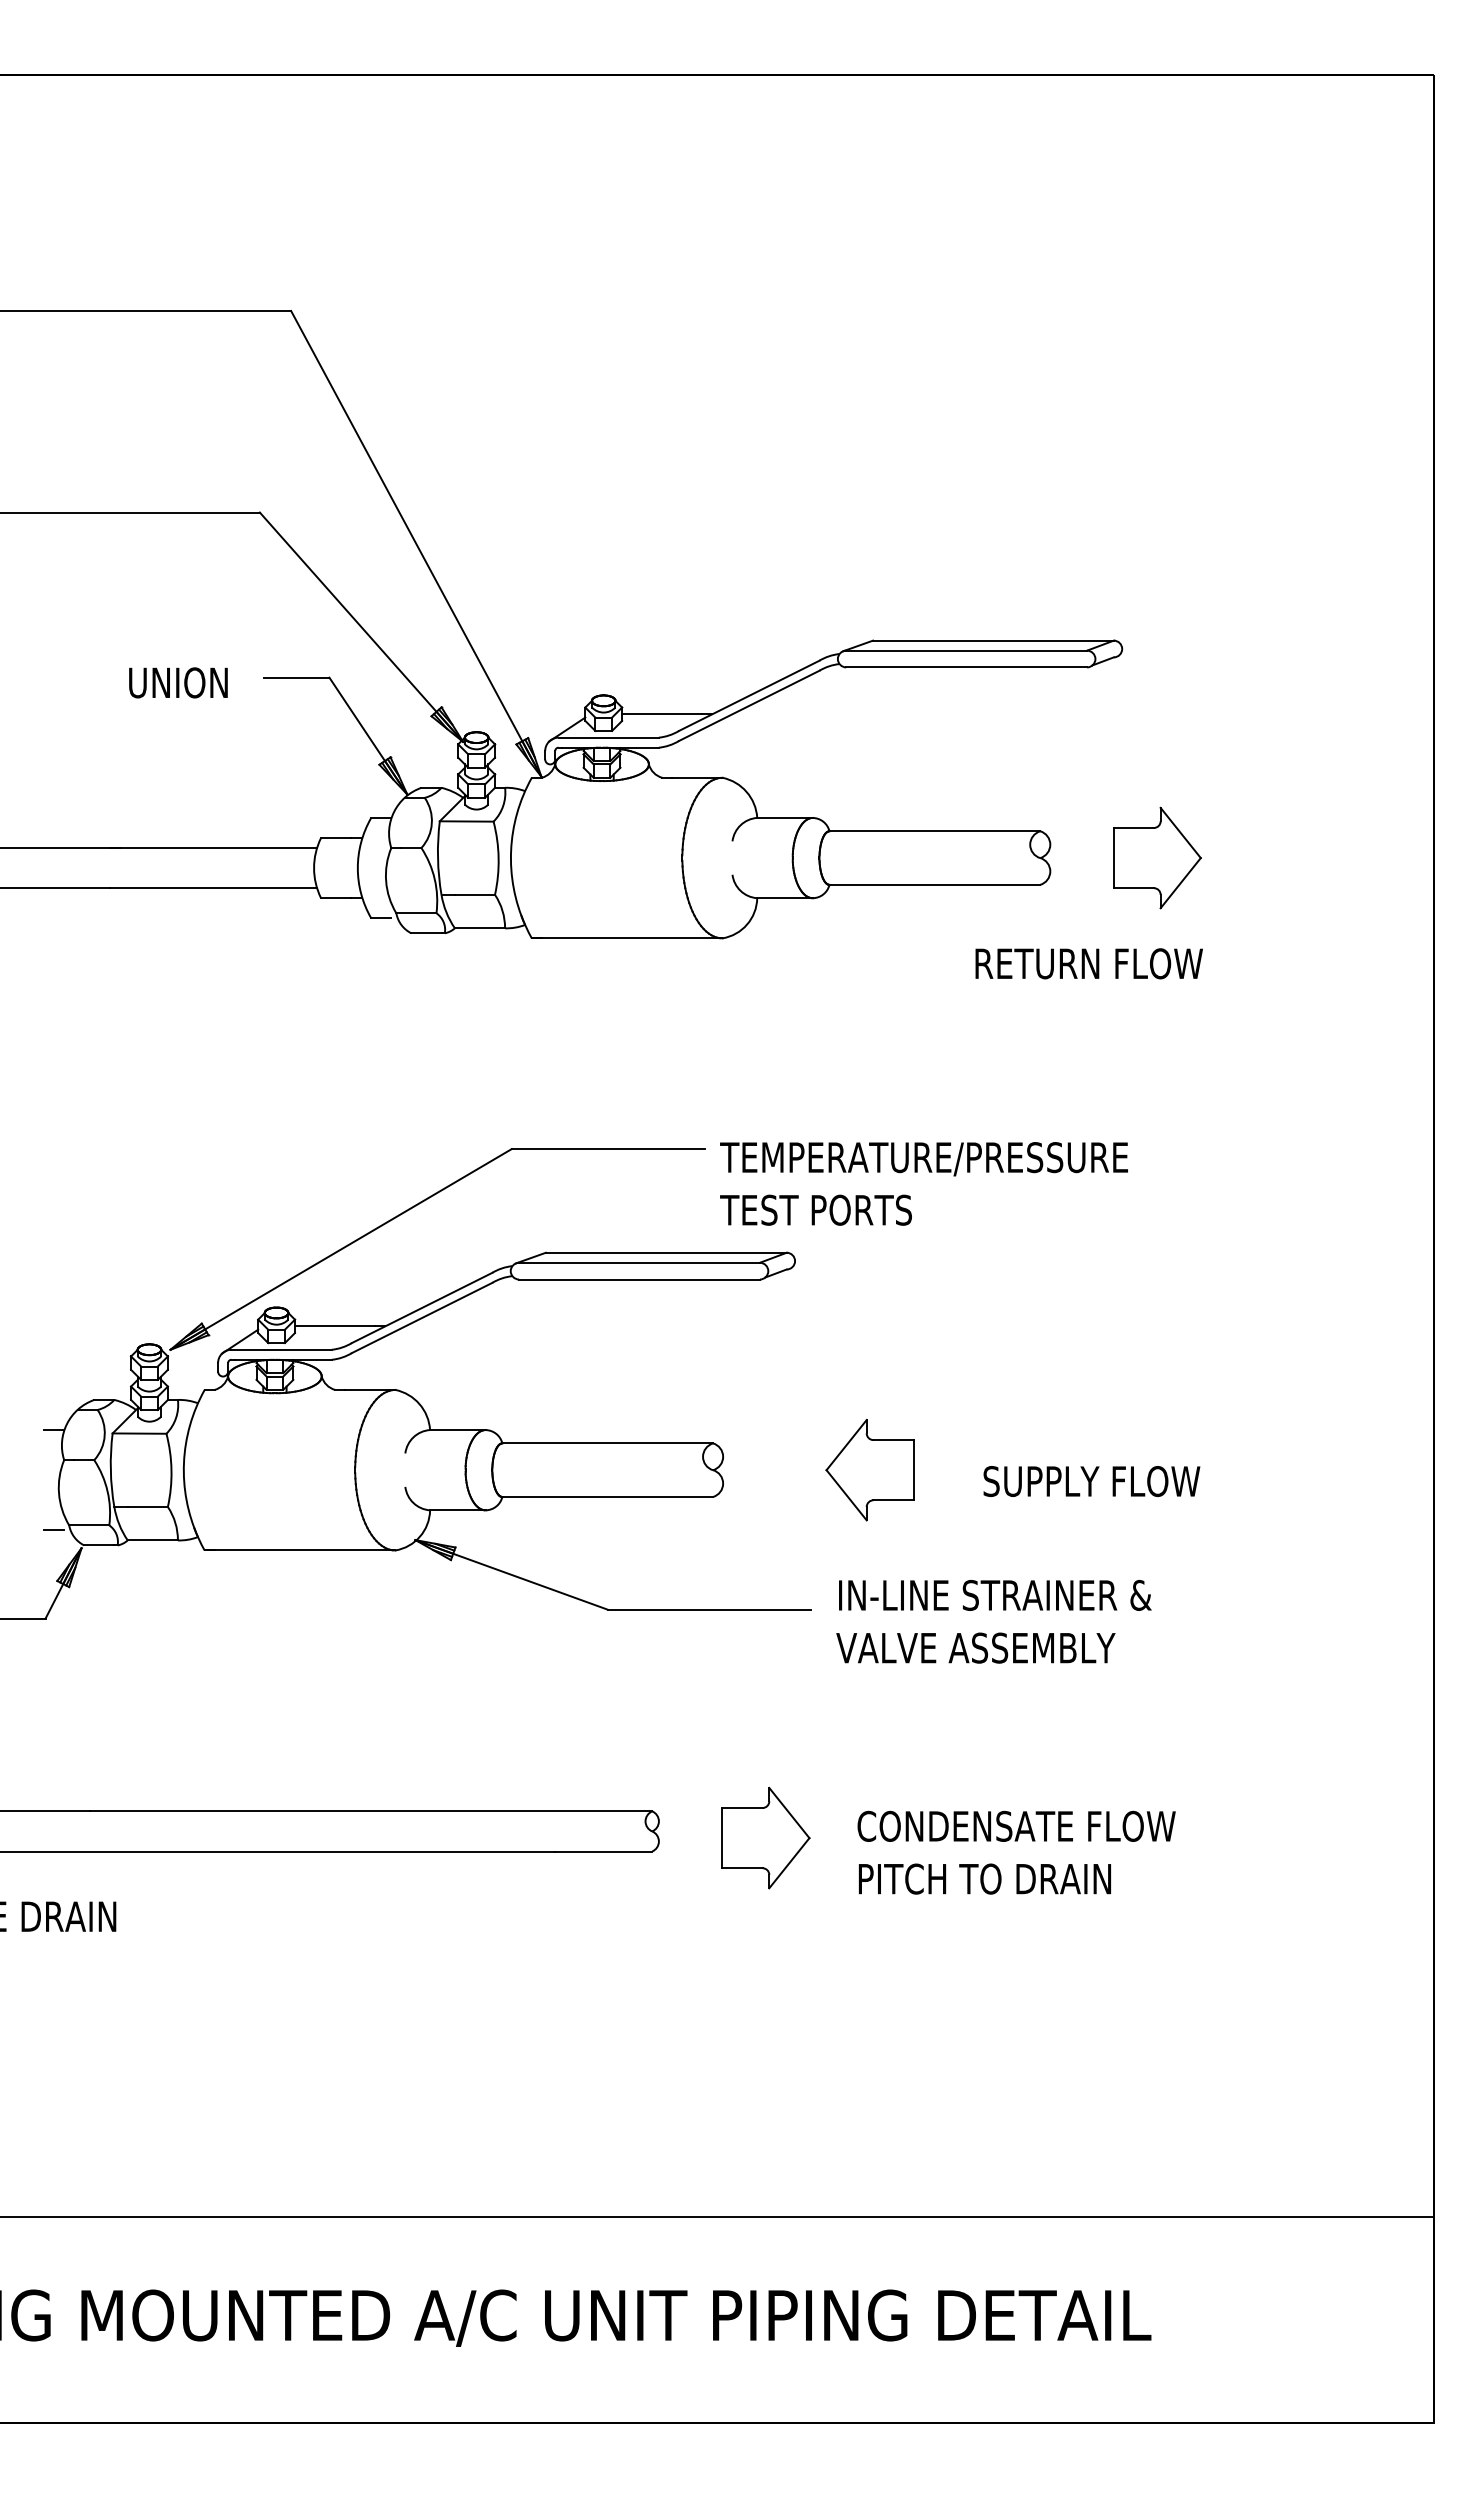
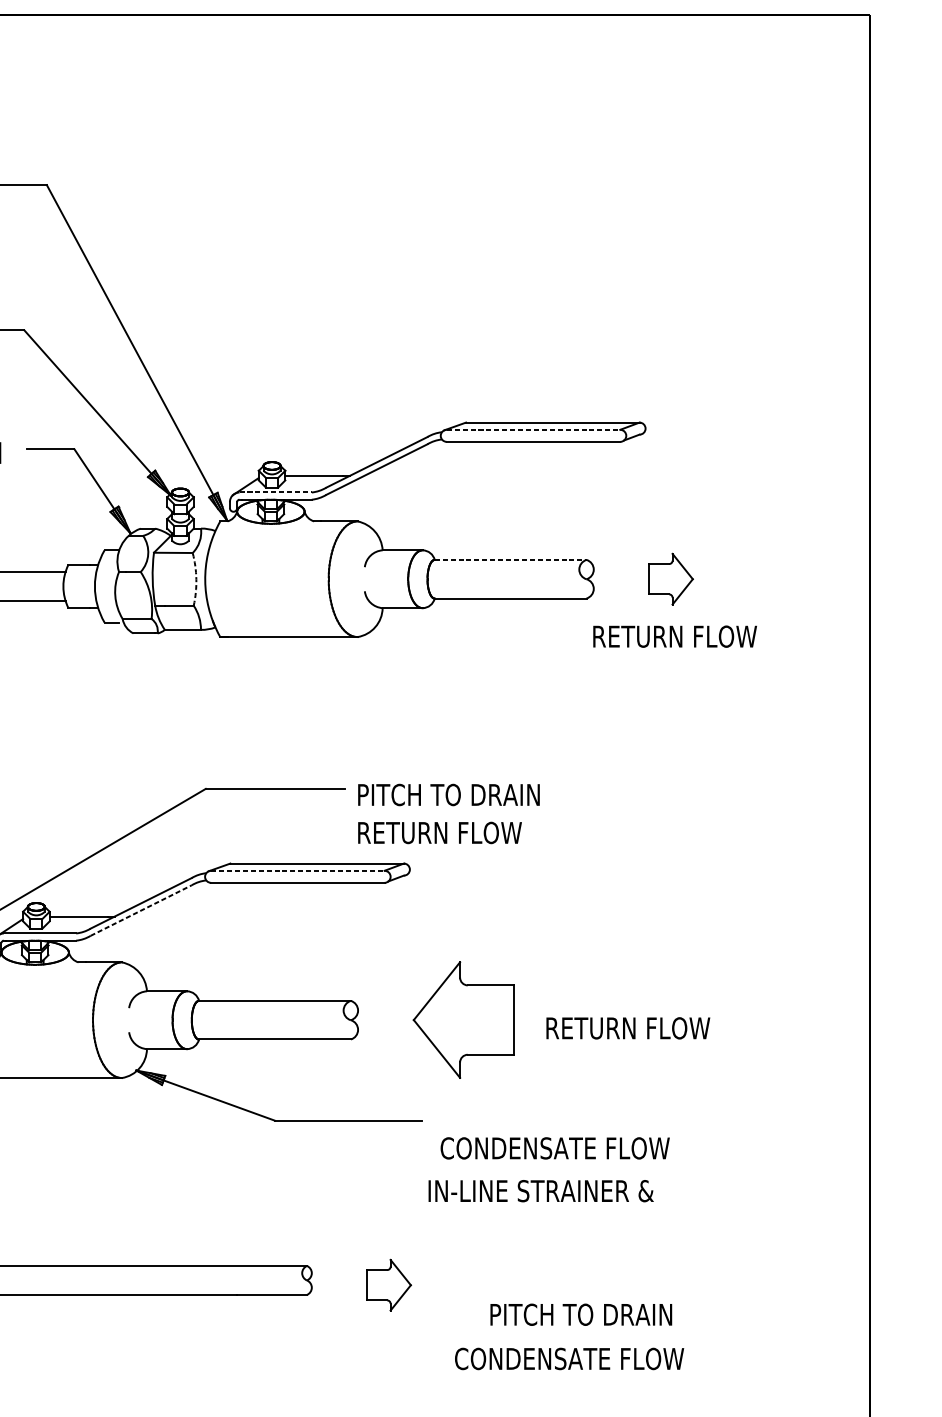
line: (967, 650) -> (534, 429), solid -> dashed
line: (609, 737) -> (276, 492), solid -> dashed
line: (935, 831) -> (511, 560), solid -> dashed
part: (1157, 857) -> (671, 578), size x0.7
arc: (498, 858) -> (196, 579), solid -> dashed
text: (1088, 963) -> (674, 636), moved
text: (923, 1159) -> (502, 796), TEMPERATURE/PRESSURE -> PITCH TO DRAIN
text: (835, 1209) -> (439, 832), TEST PORTS -> RETURN FLOW
line: (640, 1262) -> (298, 870), solid -> dashed
line: (422, 1318) -> (141, 910), solid -> dashed
part: (869, 1470) -> (463, 1020), size x1.6
text: (1097, 1481) -> (627, 1028), SUPPLY FLOW -> RETURN FLOW
text: (995, 1595) -> (541, 1191), moved
text: (995, 1647) -> (554, 1147), VALVE ASSEMBLY -> CONDENSATE FLOW
text: (1016, 1825) -> (569, 1358), moved
part: (765, 1837) -> (388, 1284), size x0.7
text: (984, 1878) -> (580, 1314), moved

